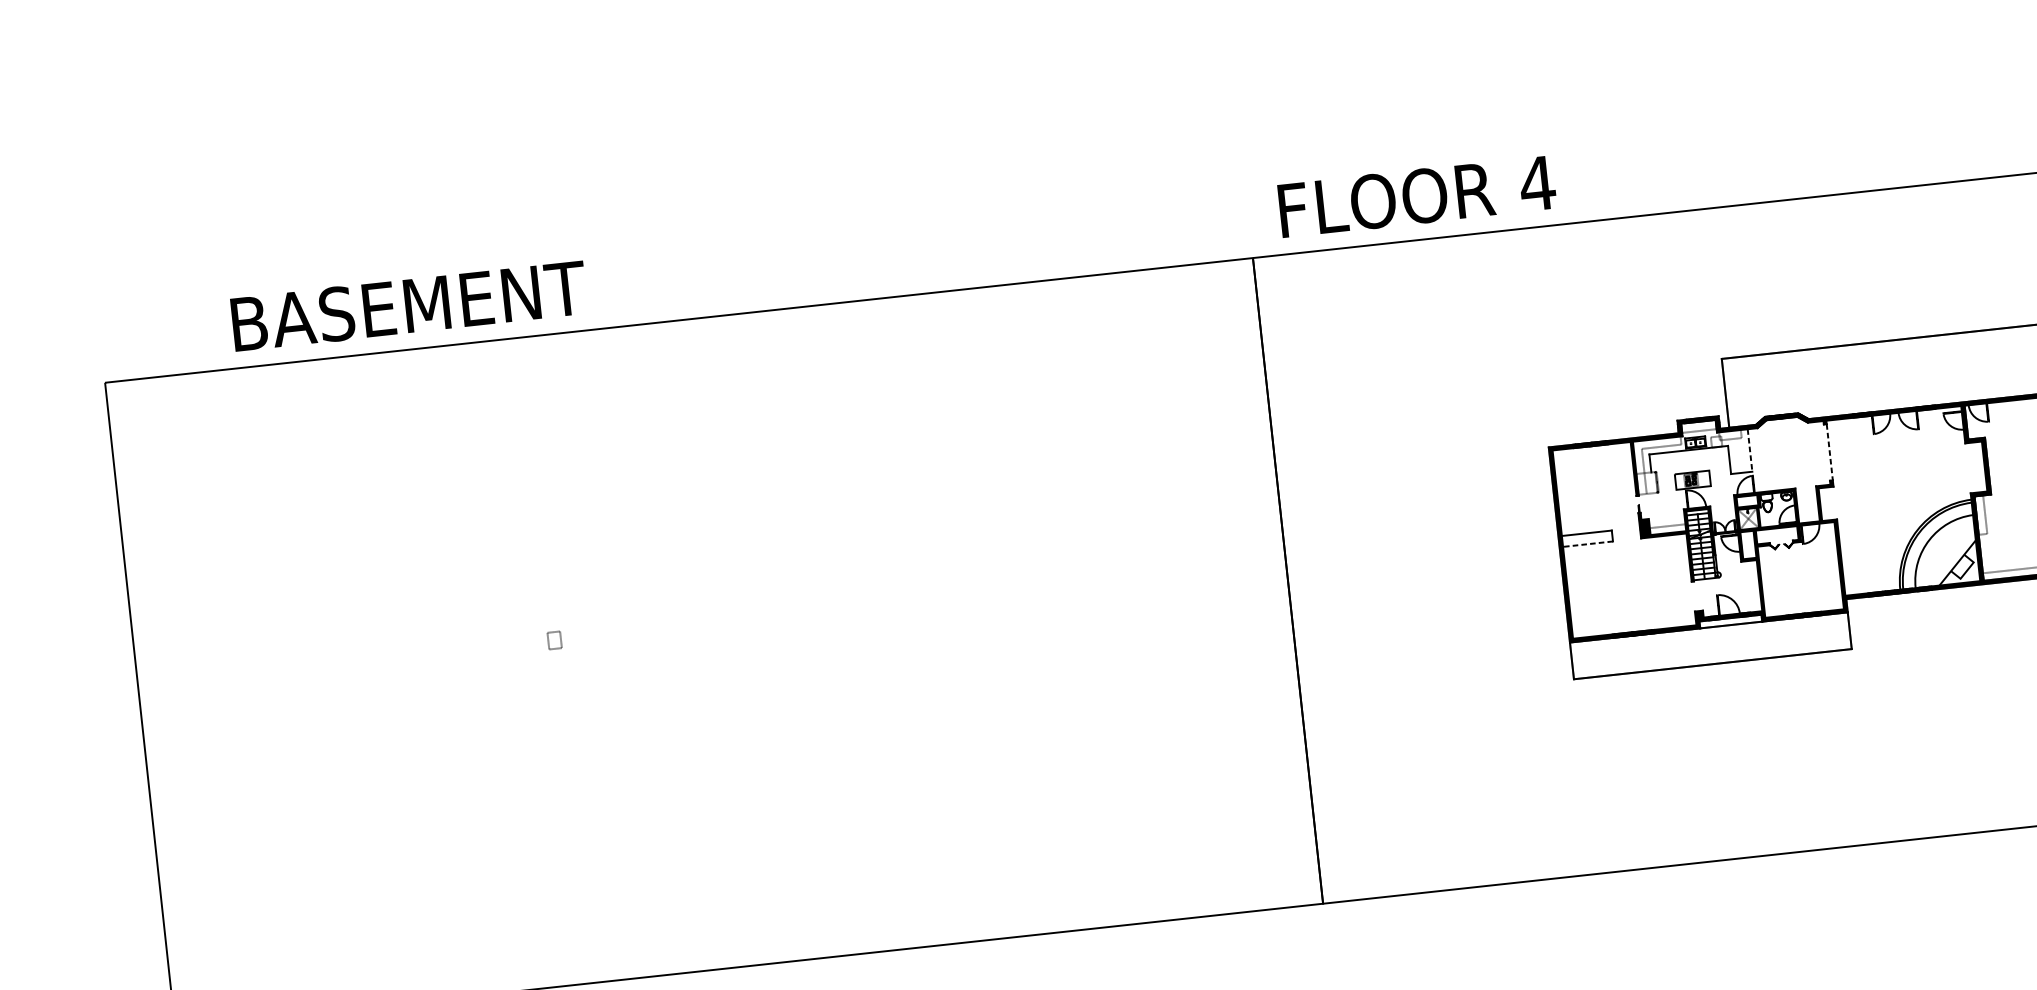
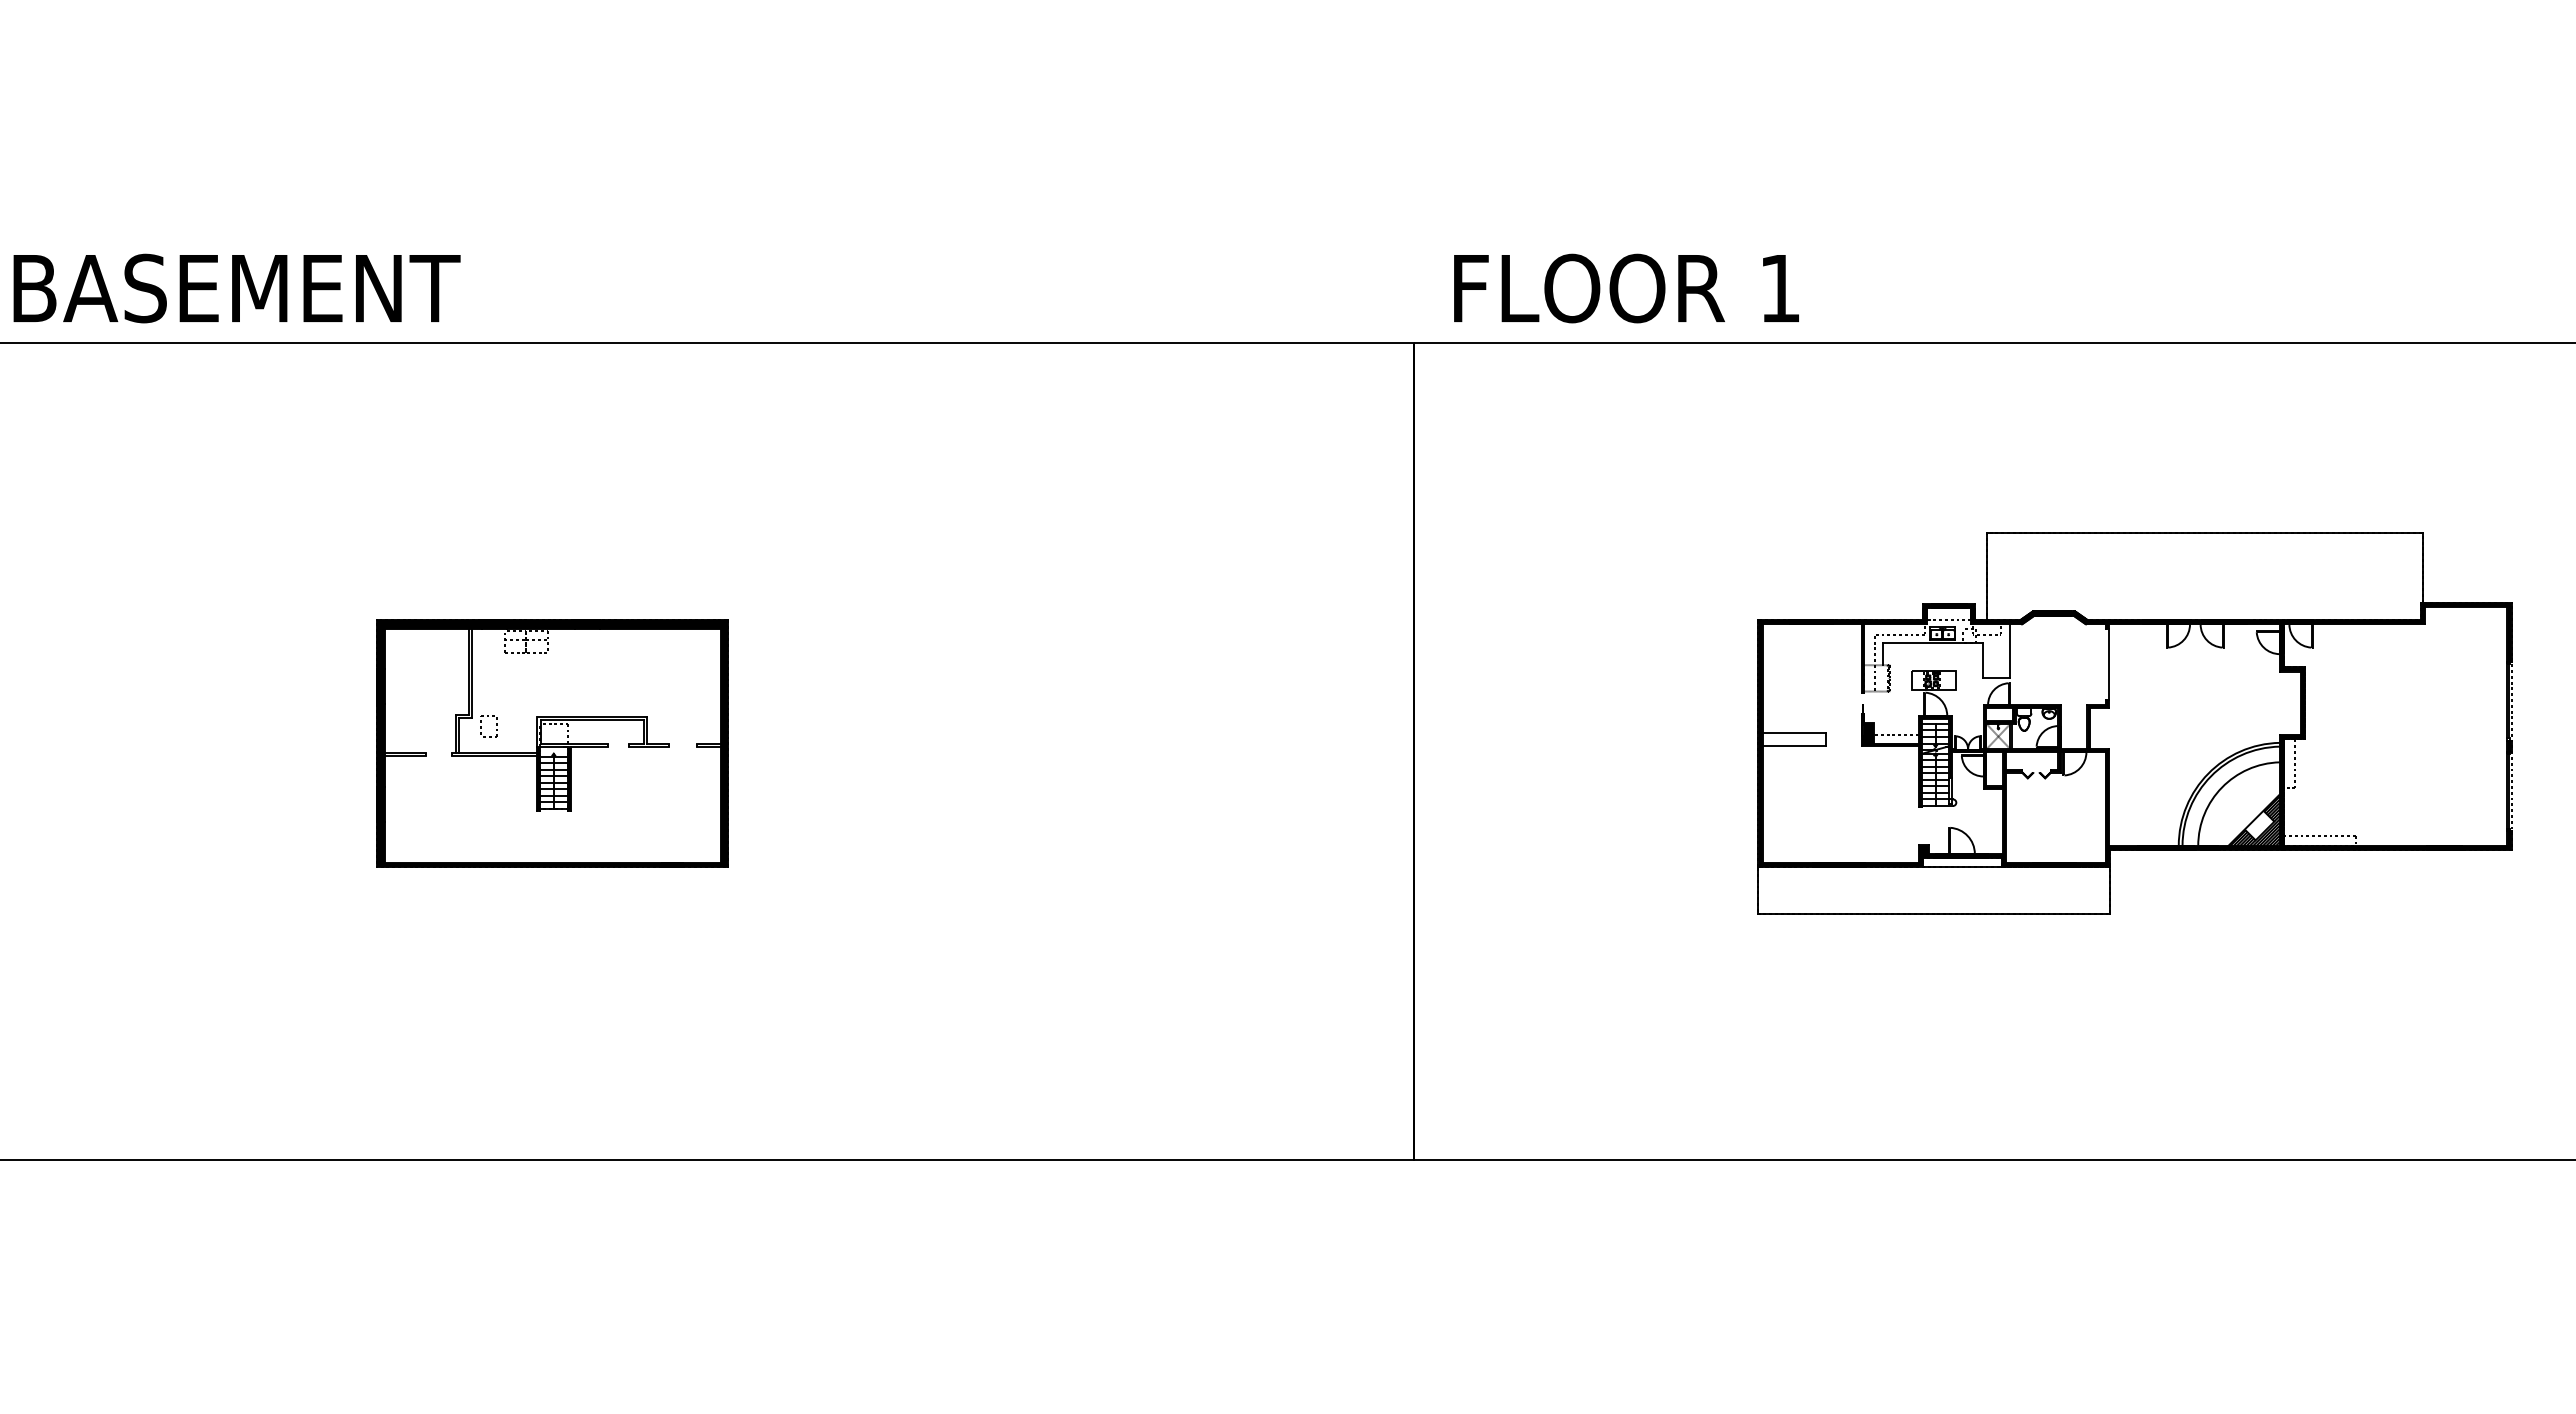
text: (1537, 183) -> (1779, 288), 4 -> 1
text: (408, 306) -> (236, 288), moved
line: (1749, 450) -> (2009, 651), dashed -> solid
line: (1830, 452) -> (2109, 664), dashed -> solid
line: (1588, 544) -> (1794, 746), dashed -> solid
hatch: (1957, 563) -> (2254, 820), added
part: (606, 648) -> (552, 743), added

